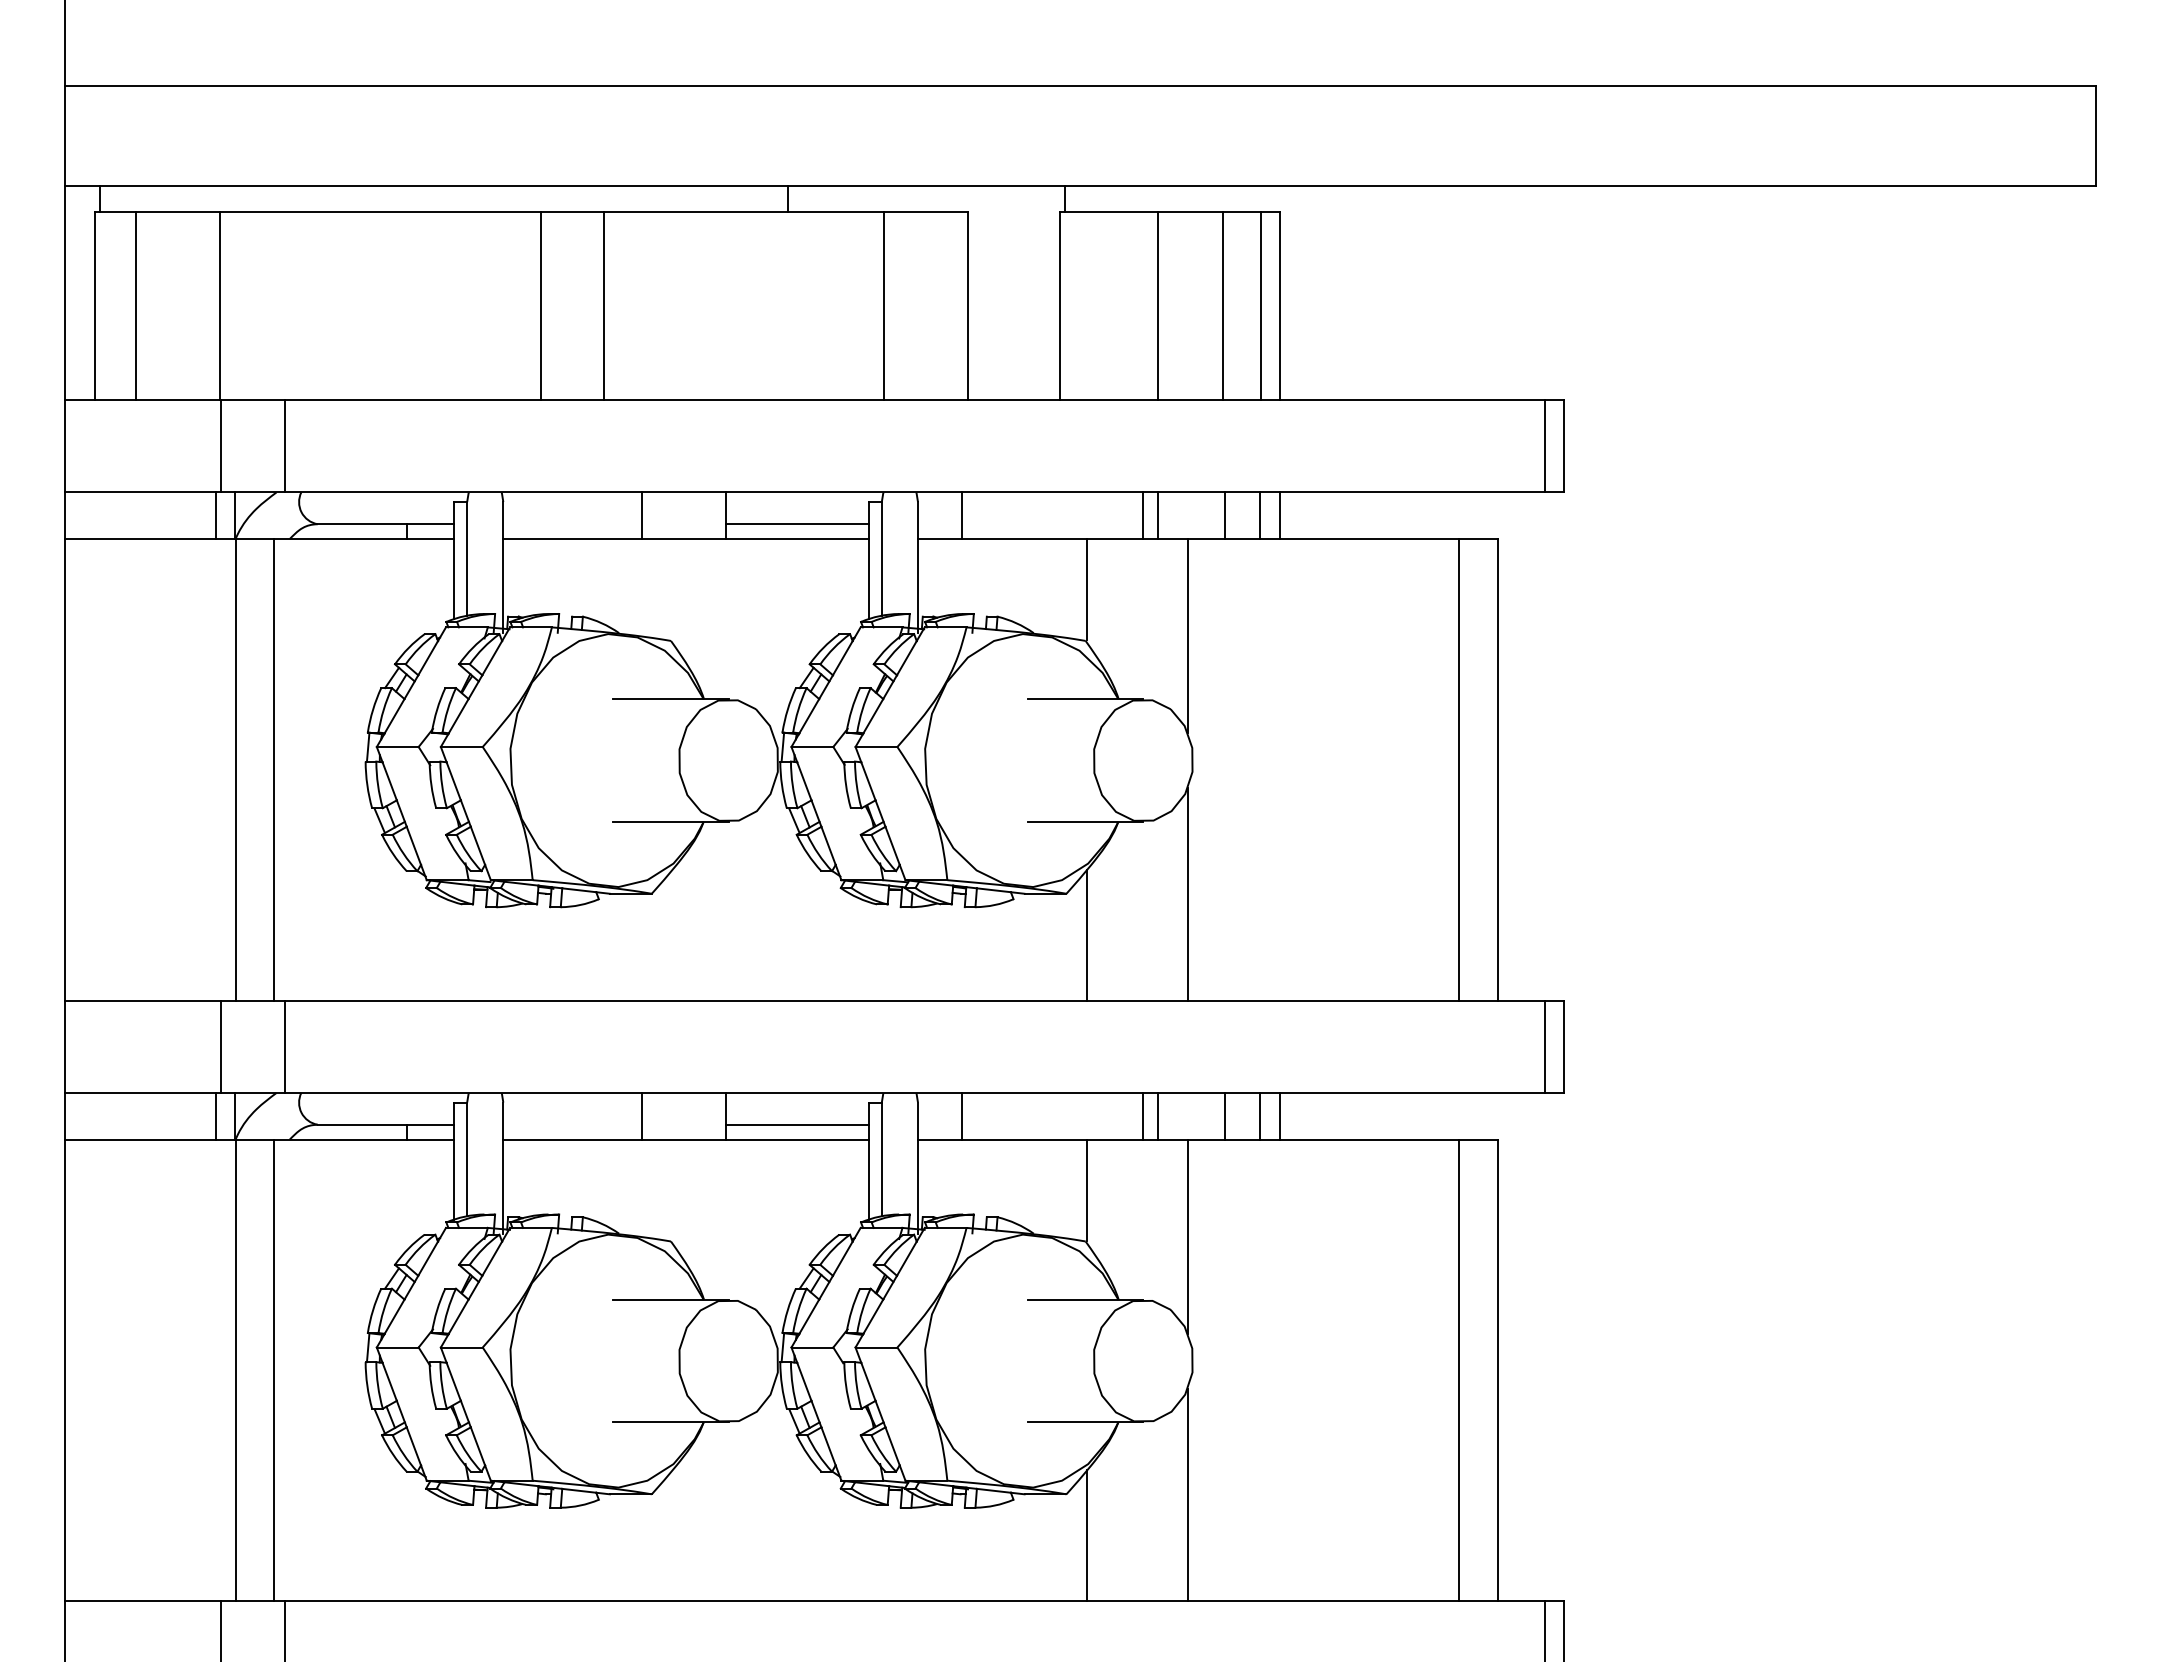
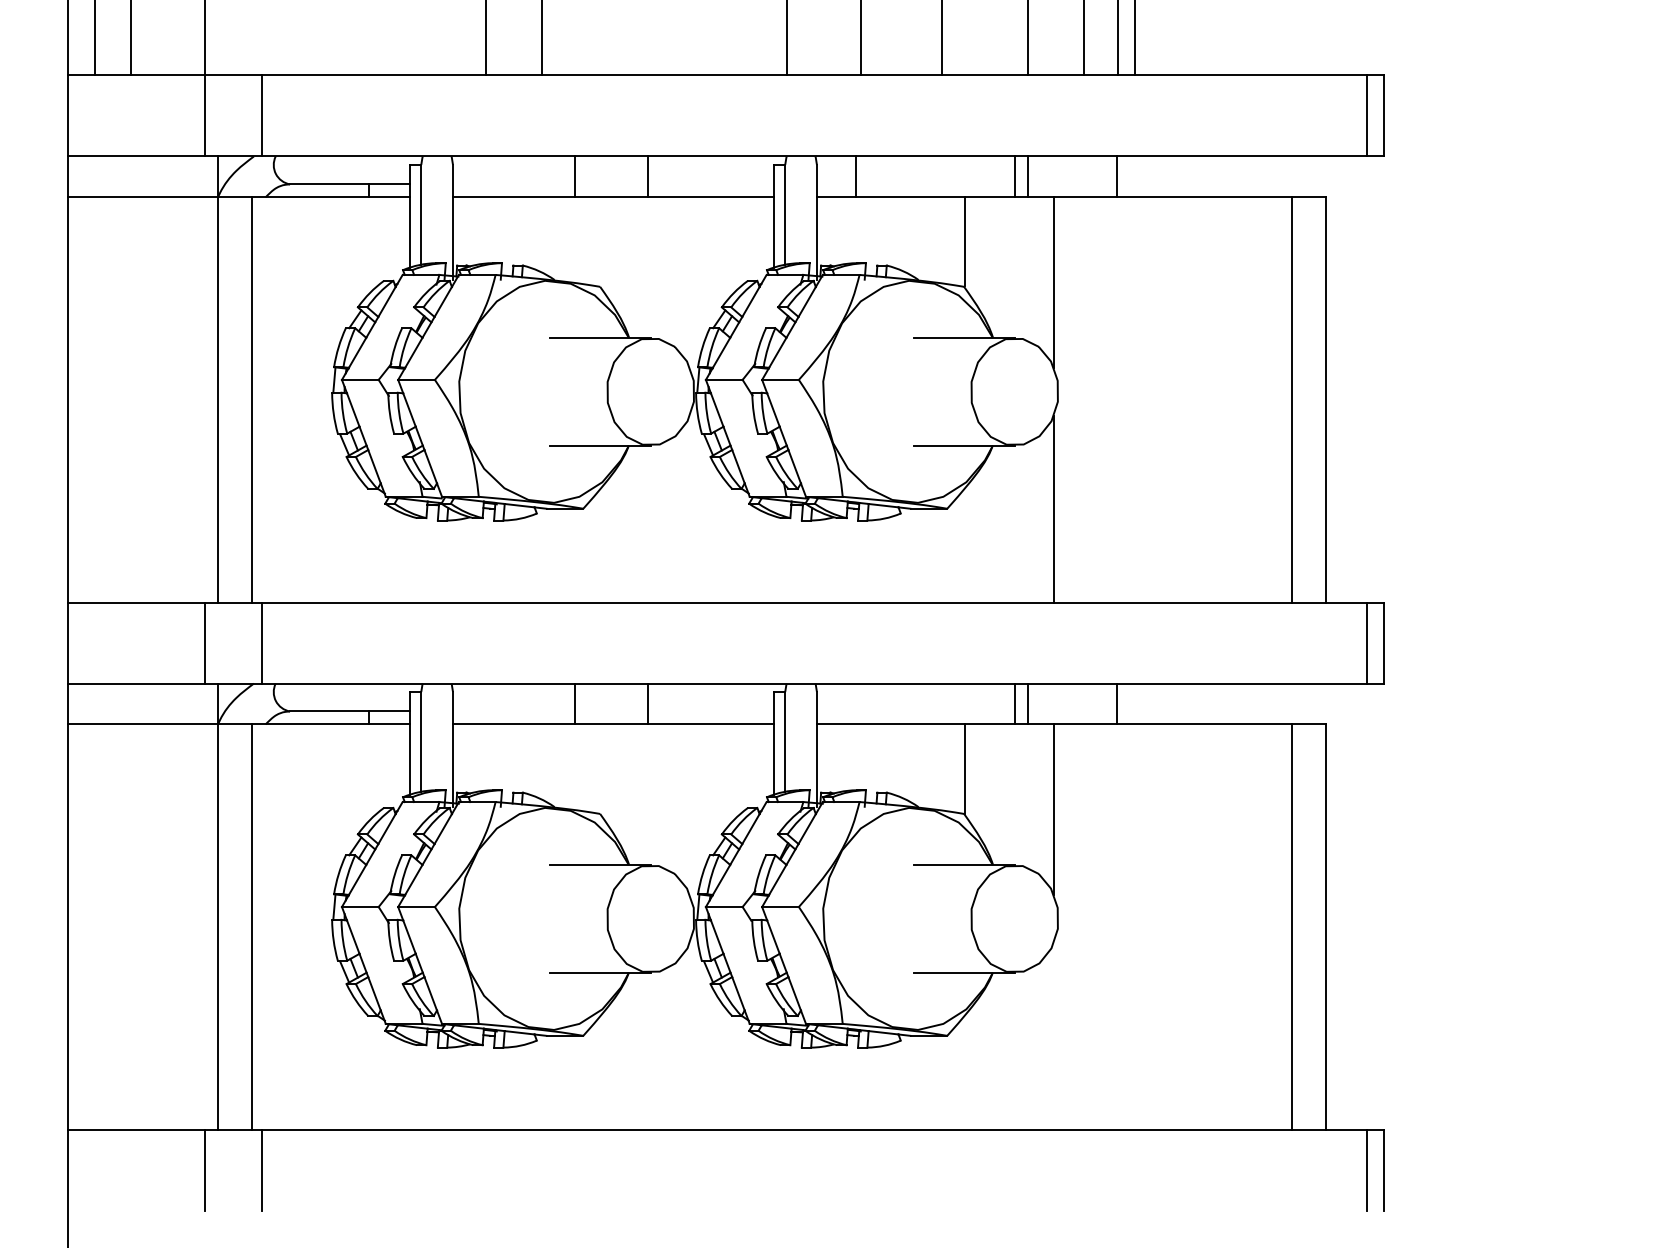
line: (215, 515) -> (200, 176), removed
line: (1225, 515) -> (1086, 176), removed
line: (1280, 515) -> (1135, 176), removed
line: (797, 524) -> (711, 184), removed
line: (1086, 934) -> (964, 544), removed
line: (215, 1115) -> (200, 703), removed
line: (962, 1115) -> (856, 703), removed
line: (1225, 1115) -> (1086, 703), removed
line: (1280, 1115) -> (1135, 703), removed
line: (797, 1124) -> (711, 711), removed
line: (1188, 1494) -> (1054, 1036), removed
line: (1086, 1535) -> (964, 1071), removed

